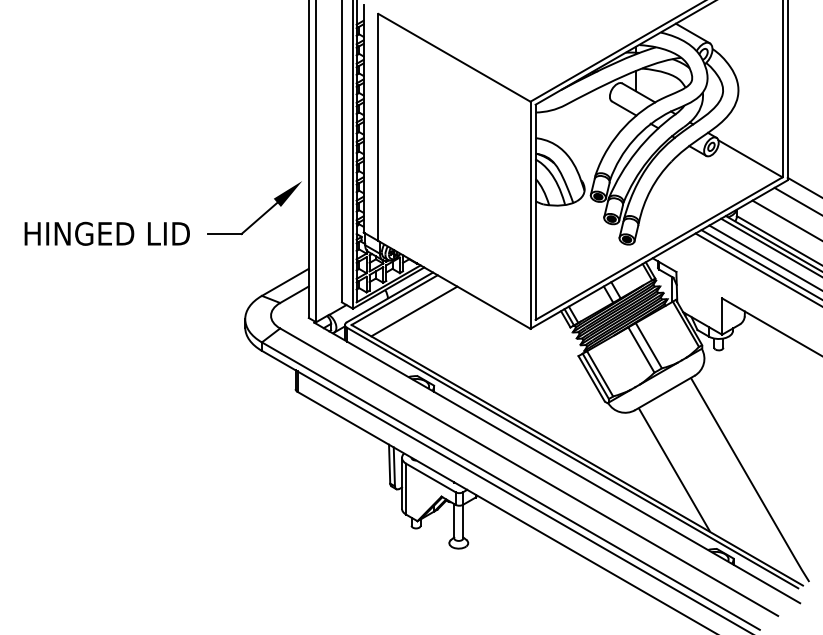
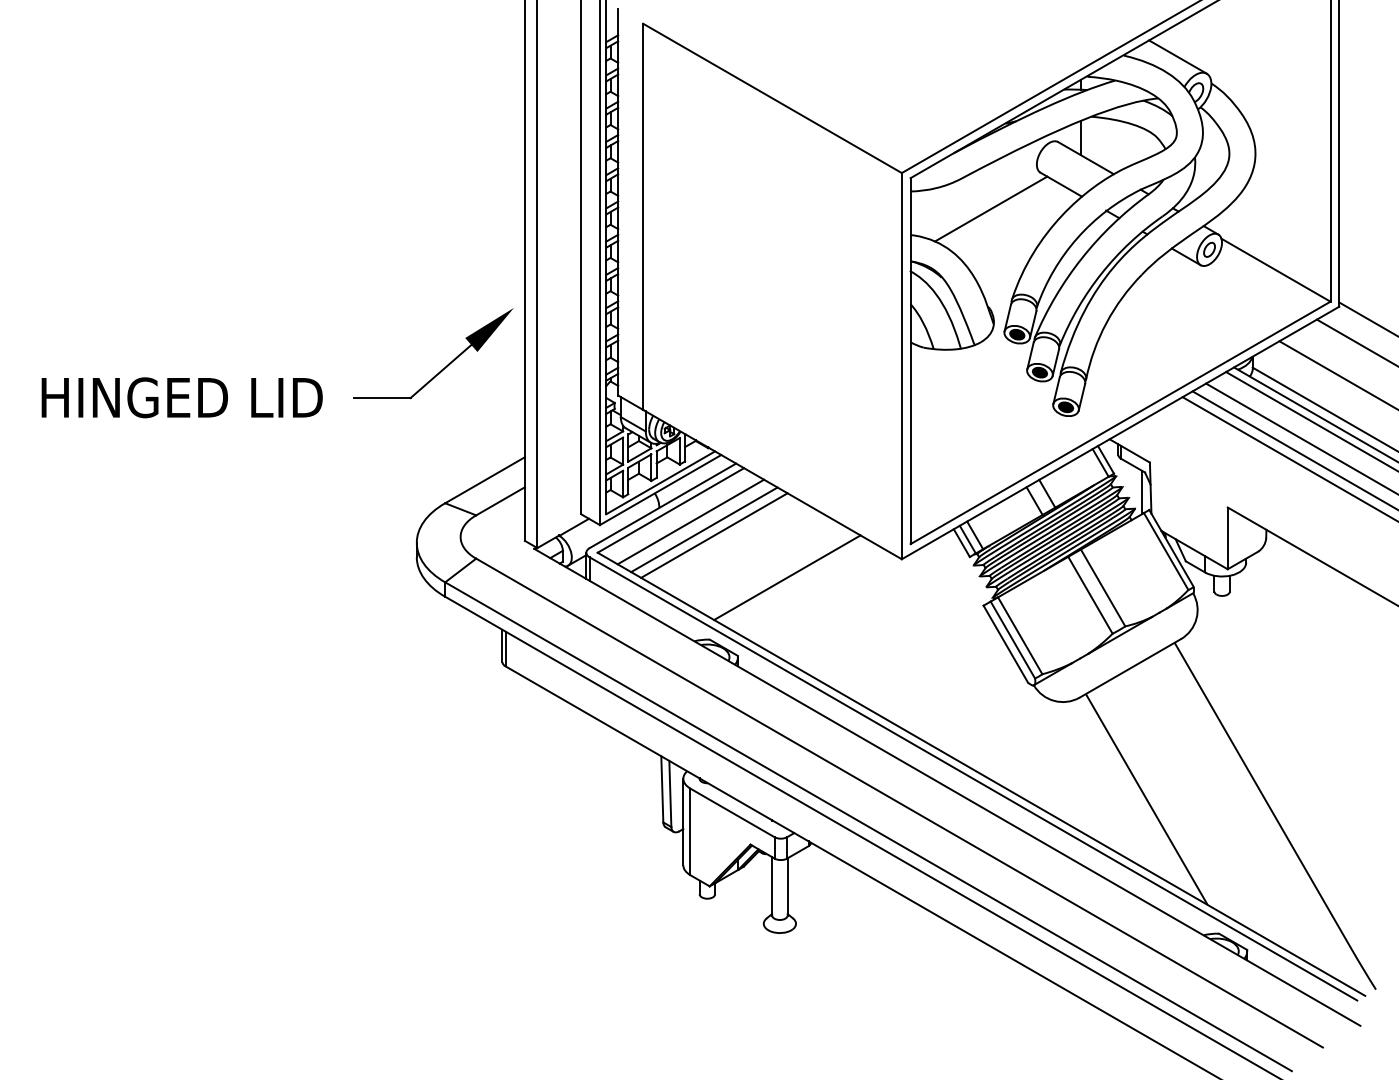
line: (583, 122) -> (991, 208), added
line: (406, 306) -> (690, 521), added
line: (420, 314) -> (714, 534), added
line: (463, 339) -> (787, 577), added

